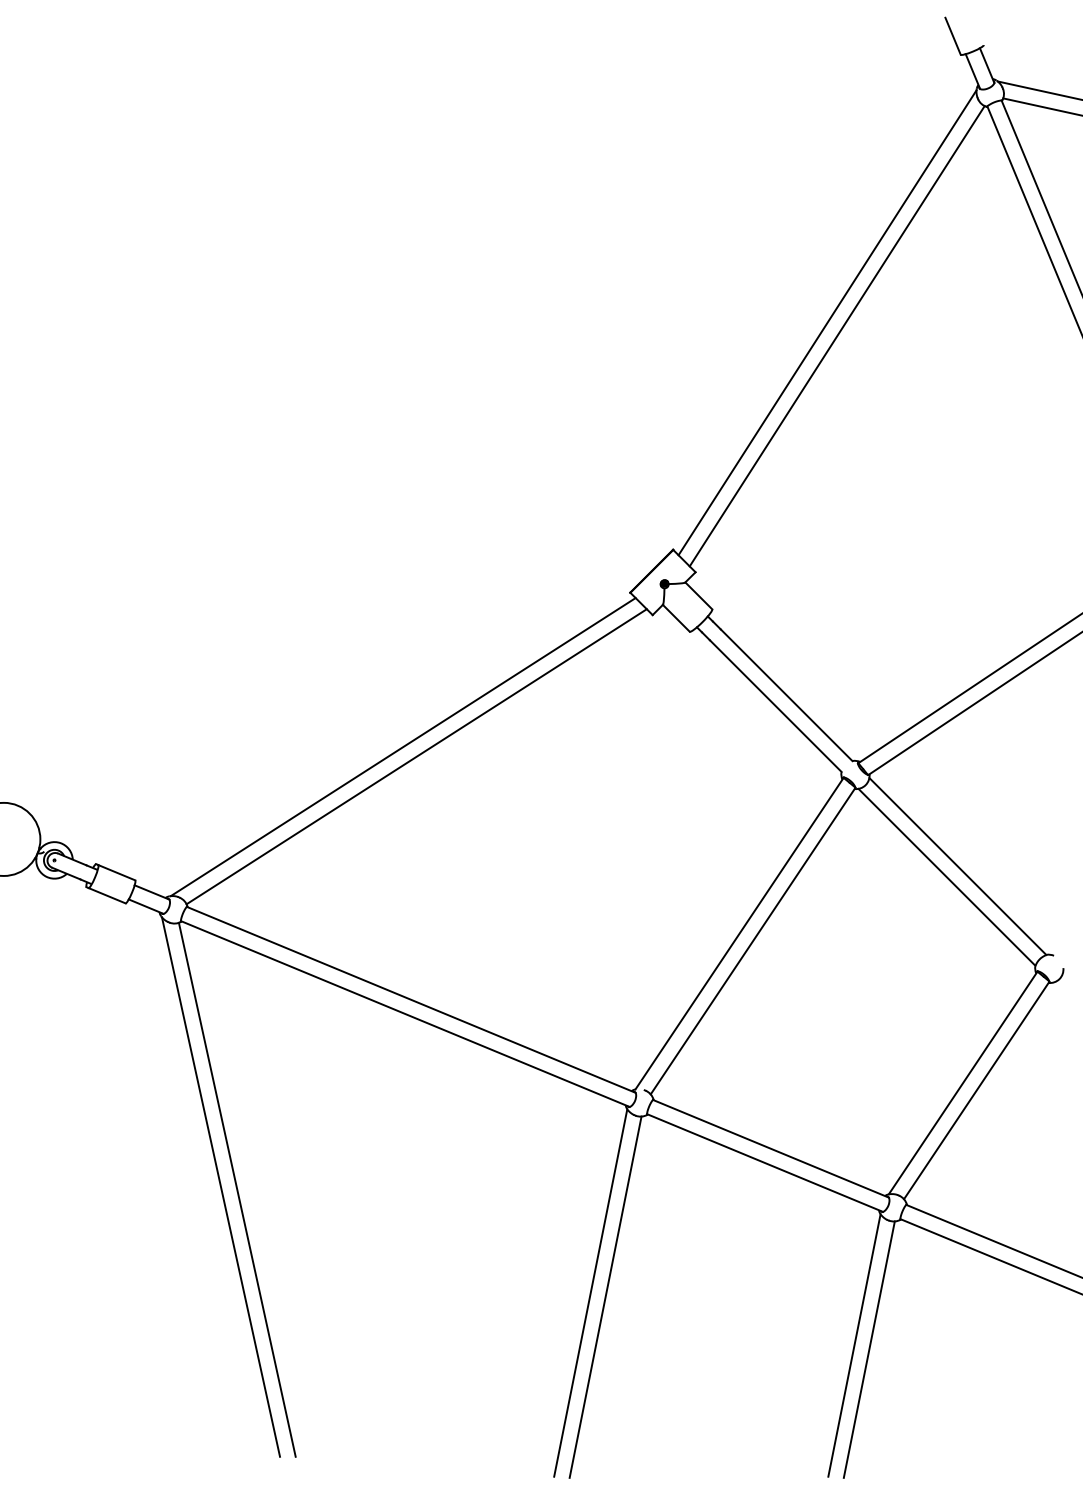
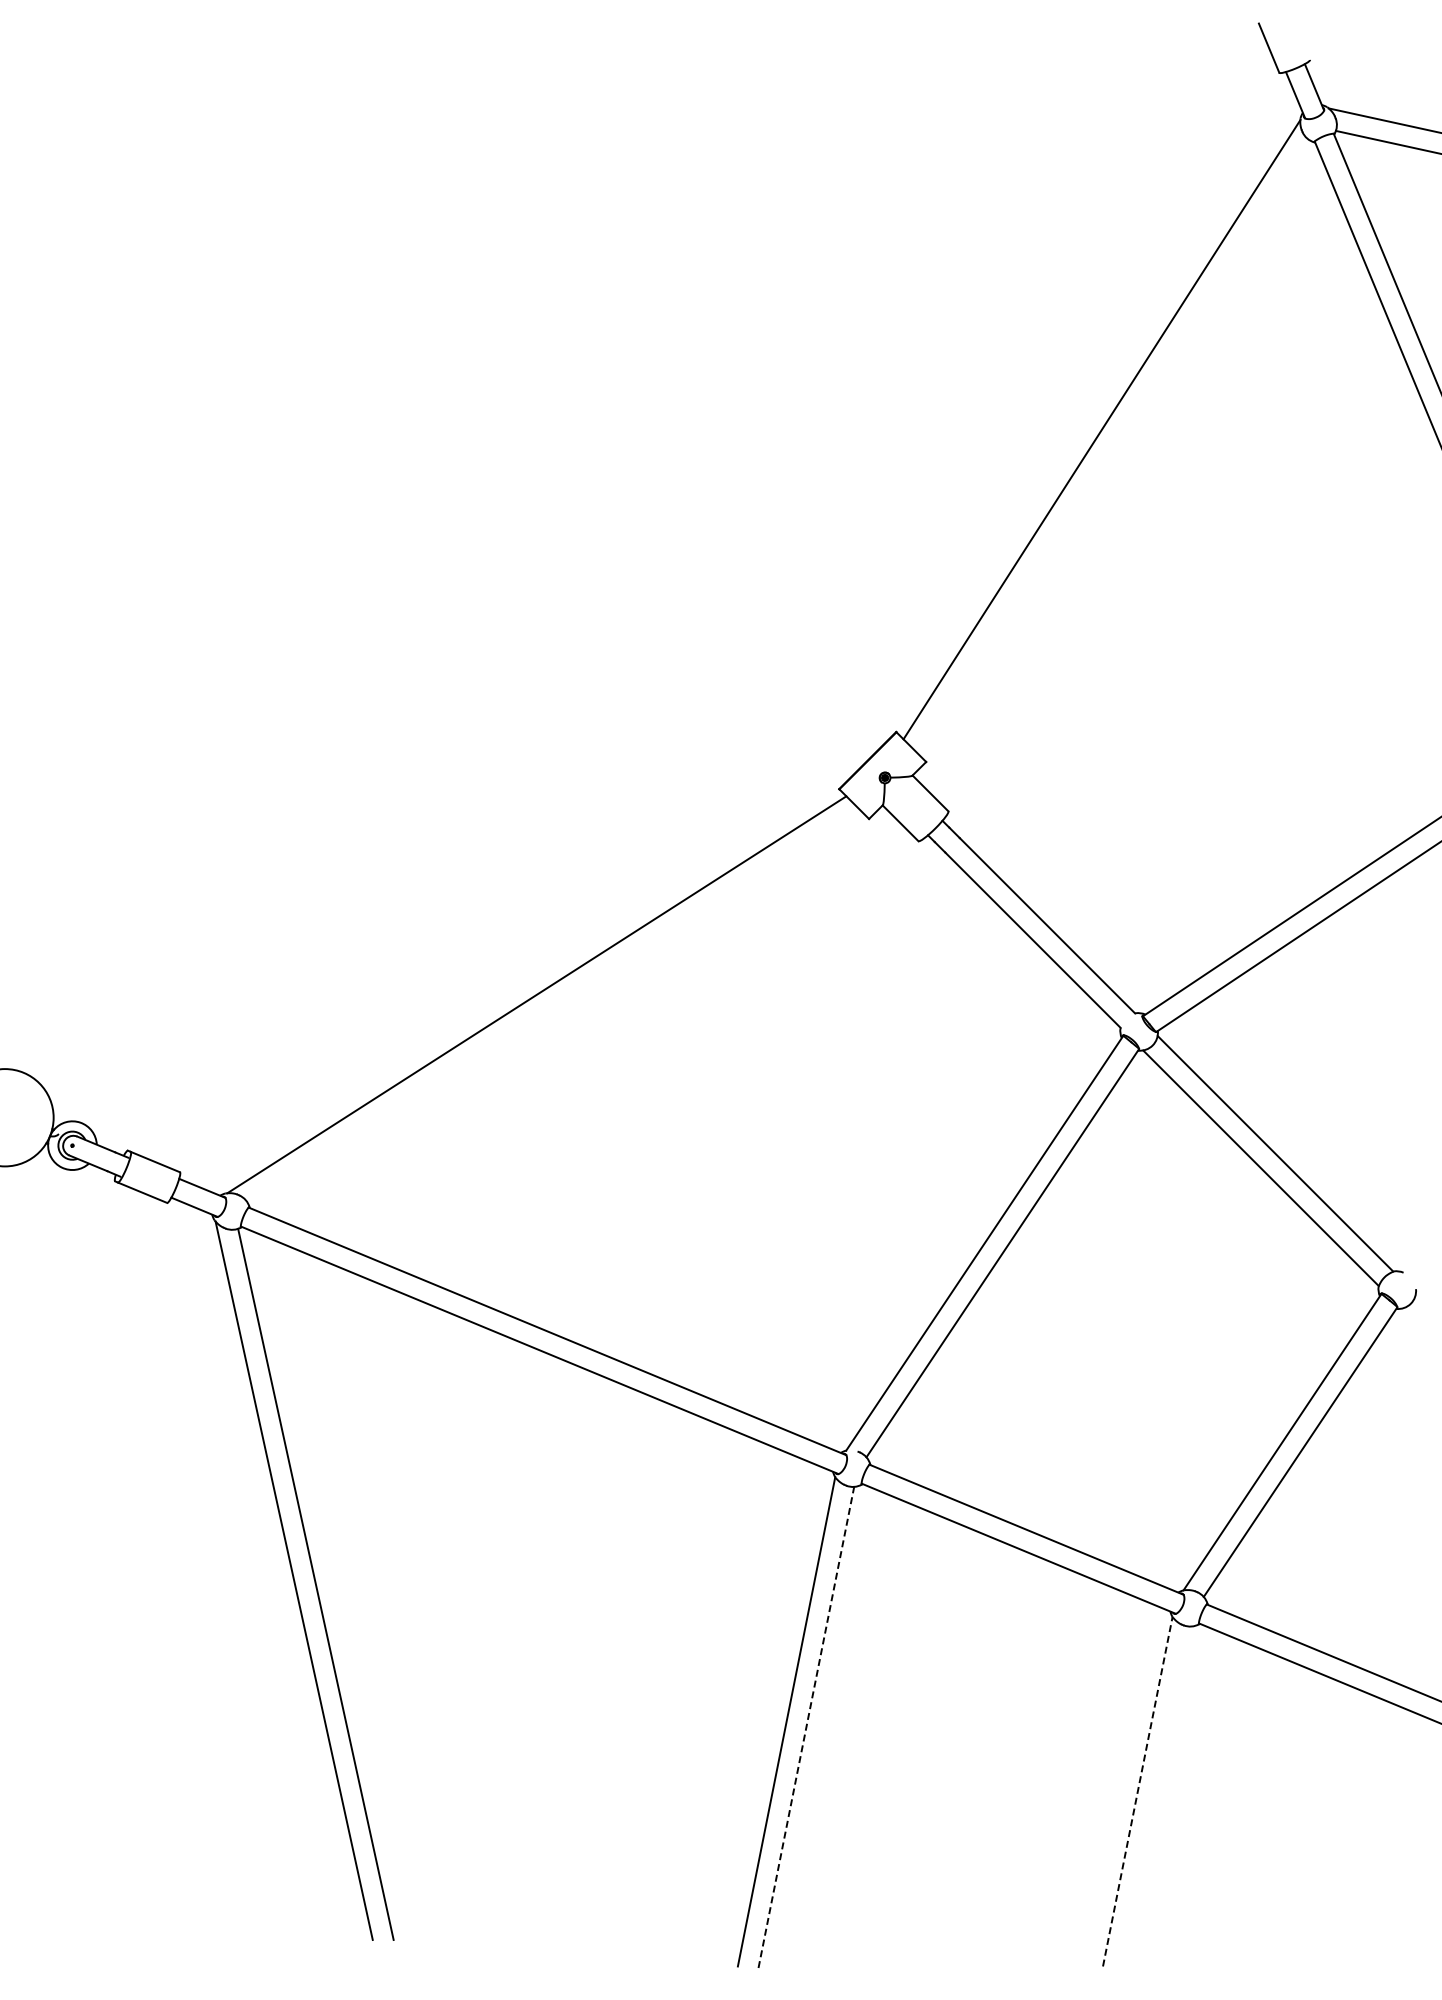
line: (836, 336) -> (1114, 447), removed
line: (416, 756) -> (554, 1007), removed
line: (605, 1296) -> (806, 1726), solid -> dashed
line: (854, 1345) -> (1137, 1791), solid -> dashed
line: (869, 1349) -> (1157, 1797), removed

